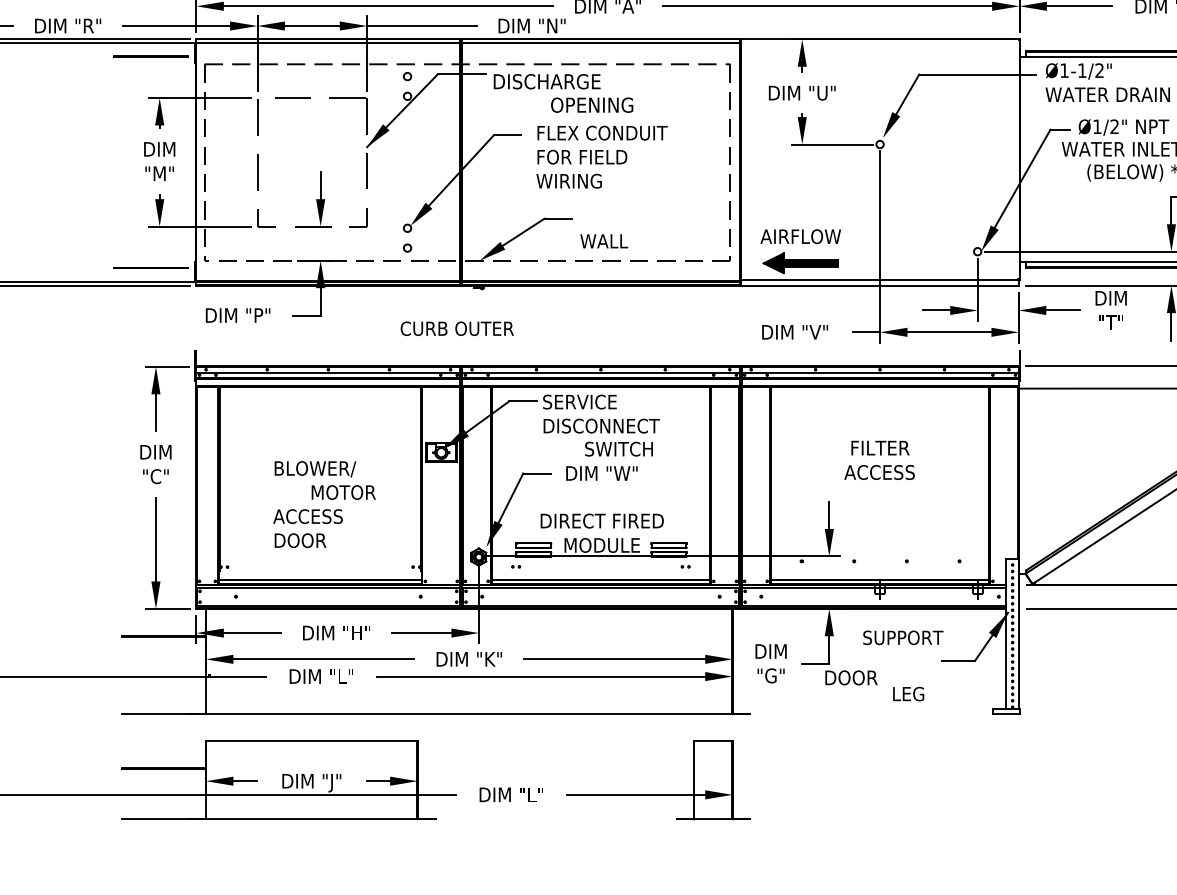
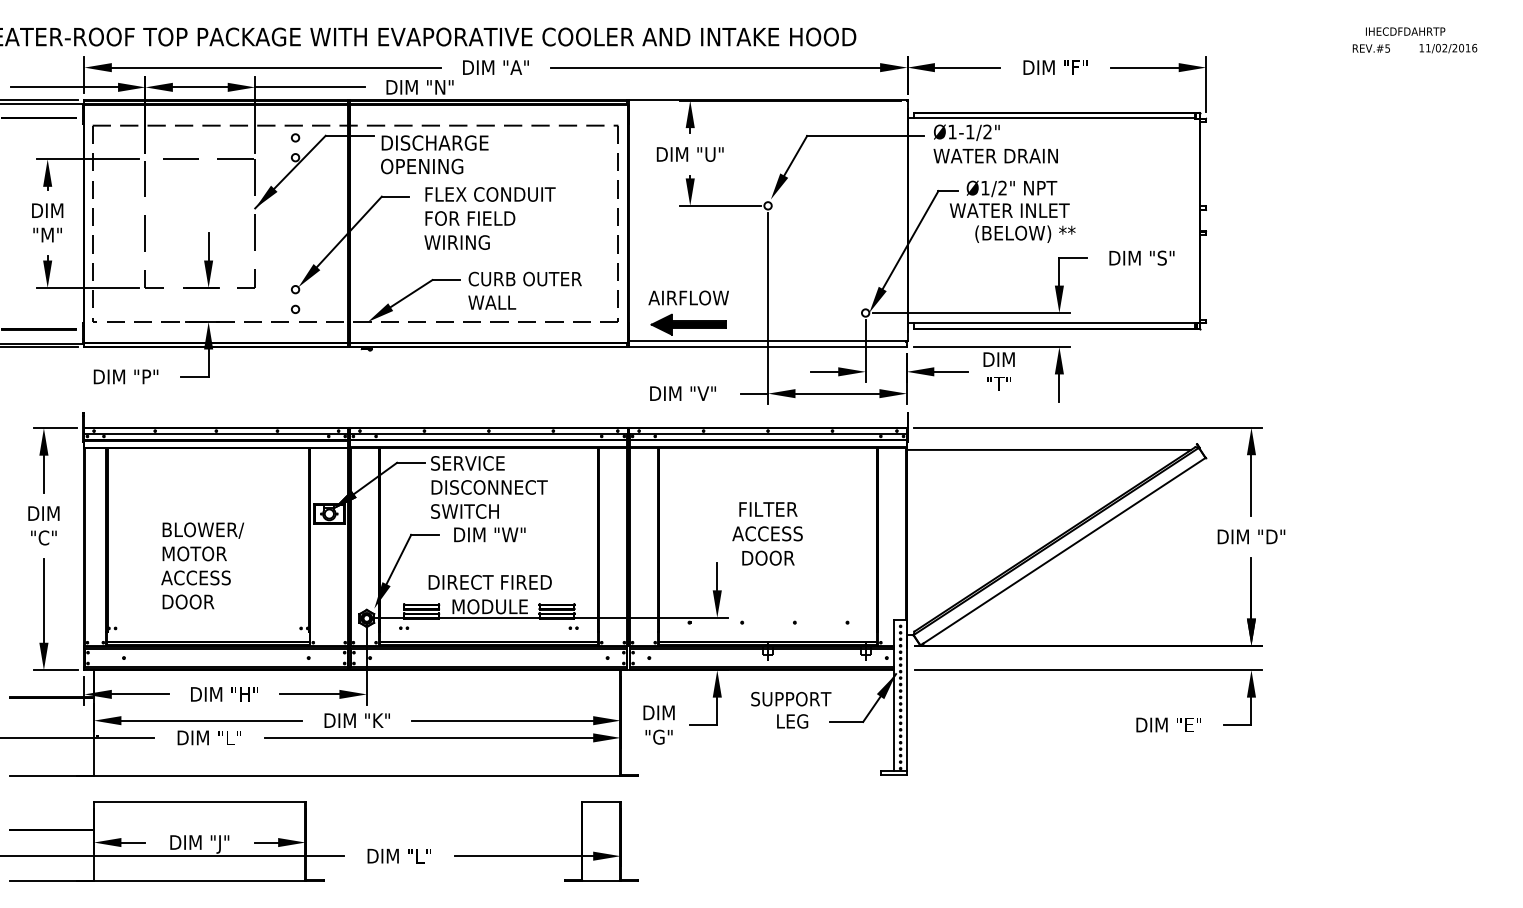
text: (592, 105) -> (422, 166), moved
text: (456, 328) -> (524, 278), moved
text: (618, 449) -> (464, 511), moved
text: (343, 492) -> (194, 553), moved
text: (851, 677) -> (768, 557), moved
text: (908, 694) -> (792, 721), moved

